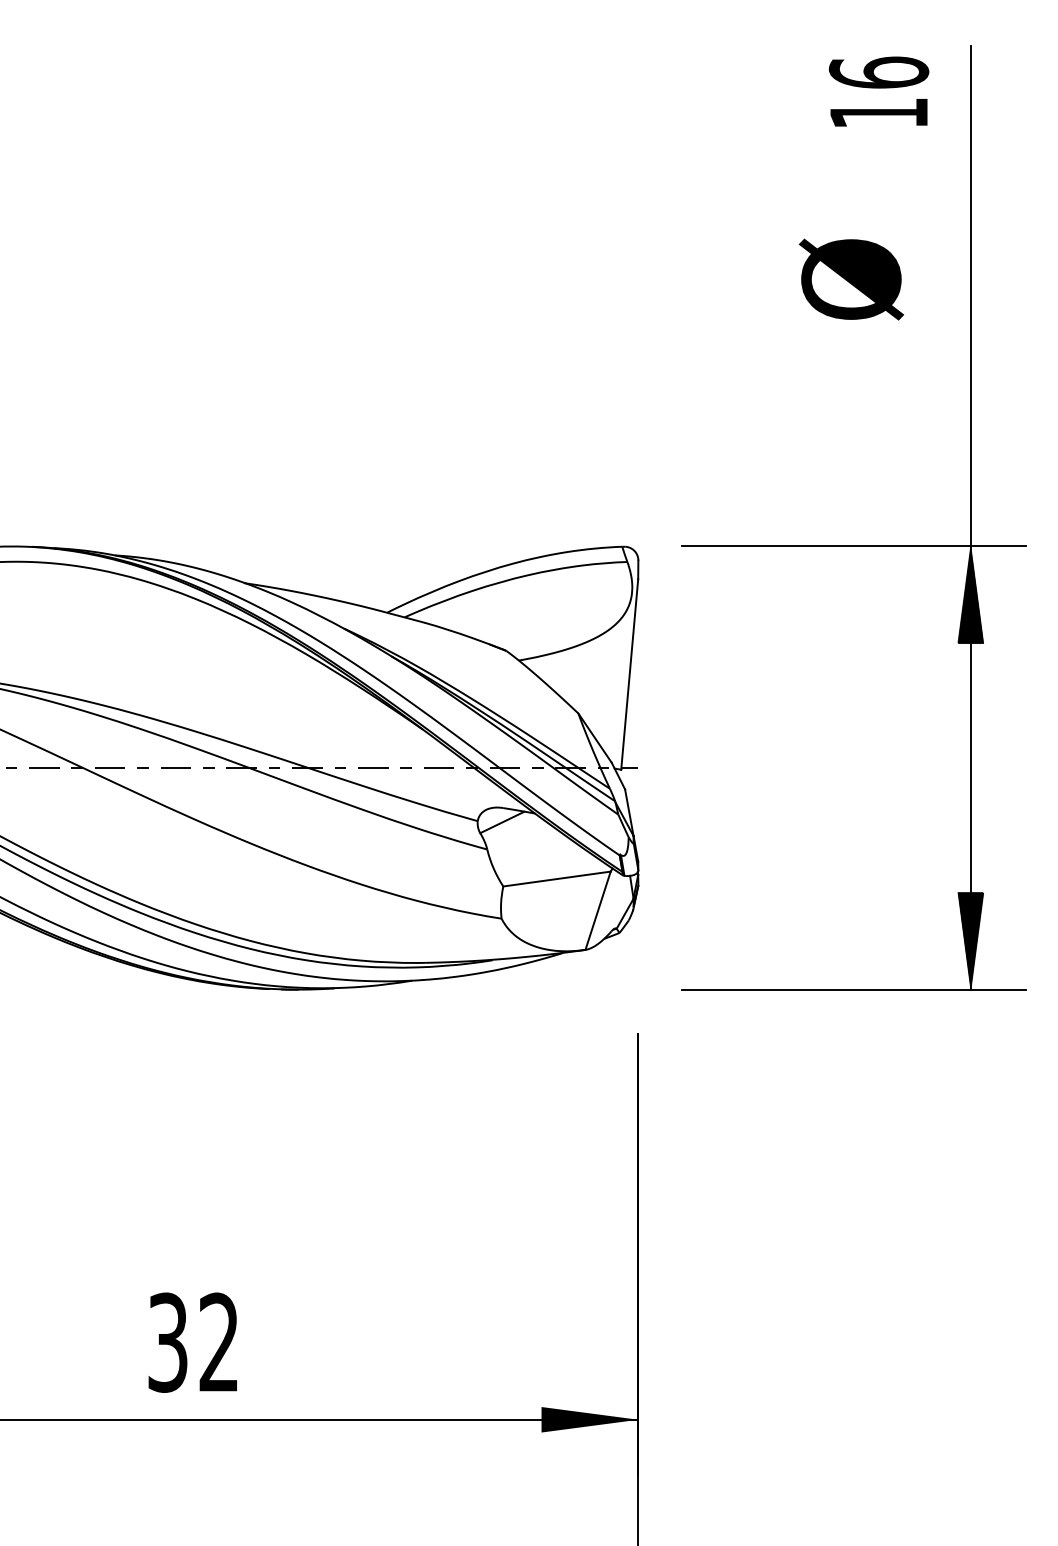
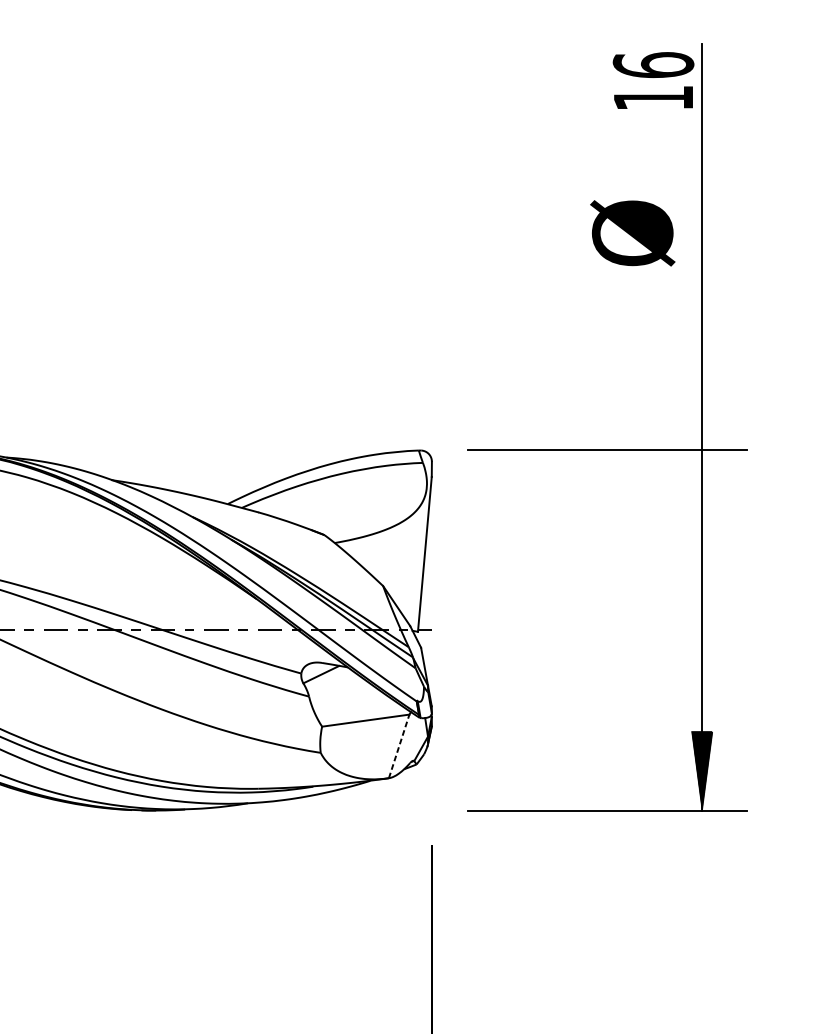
text: (878, 91) -> (653, 80), moved
text: (851, 279) -> (632, 233), moved
hatch: (970, 594) -> (701, 489), removed
line: (598, 910) -> (399, 746), solid -> dashed

